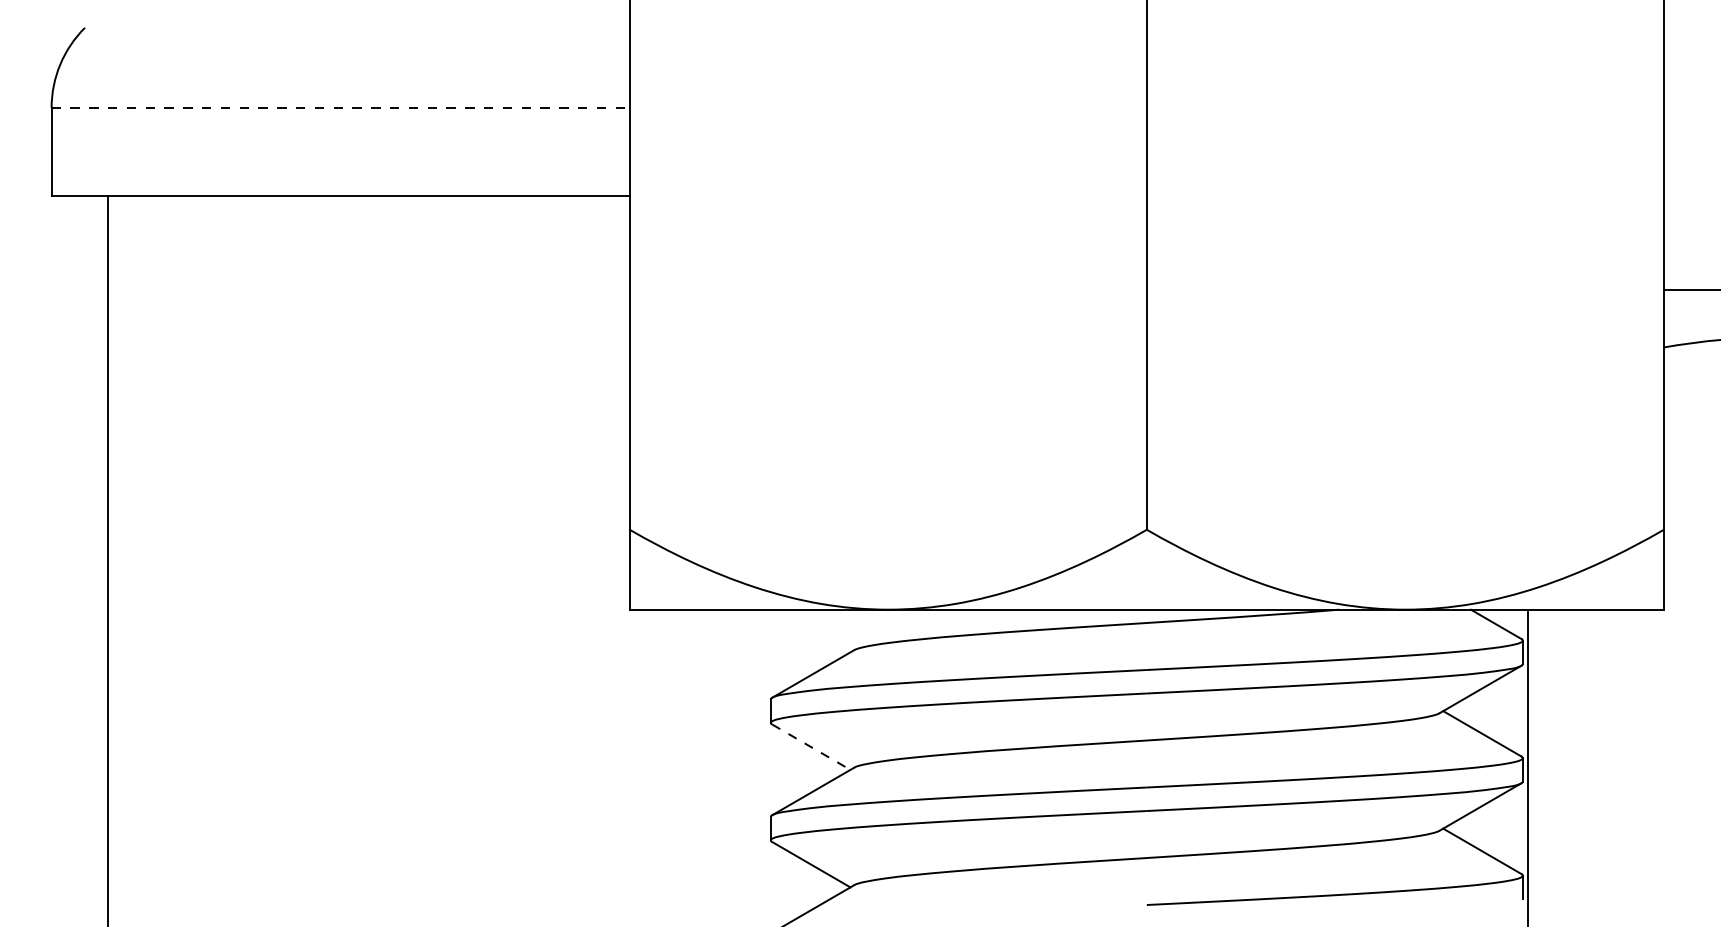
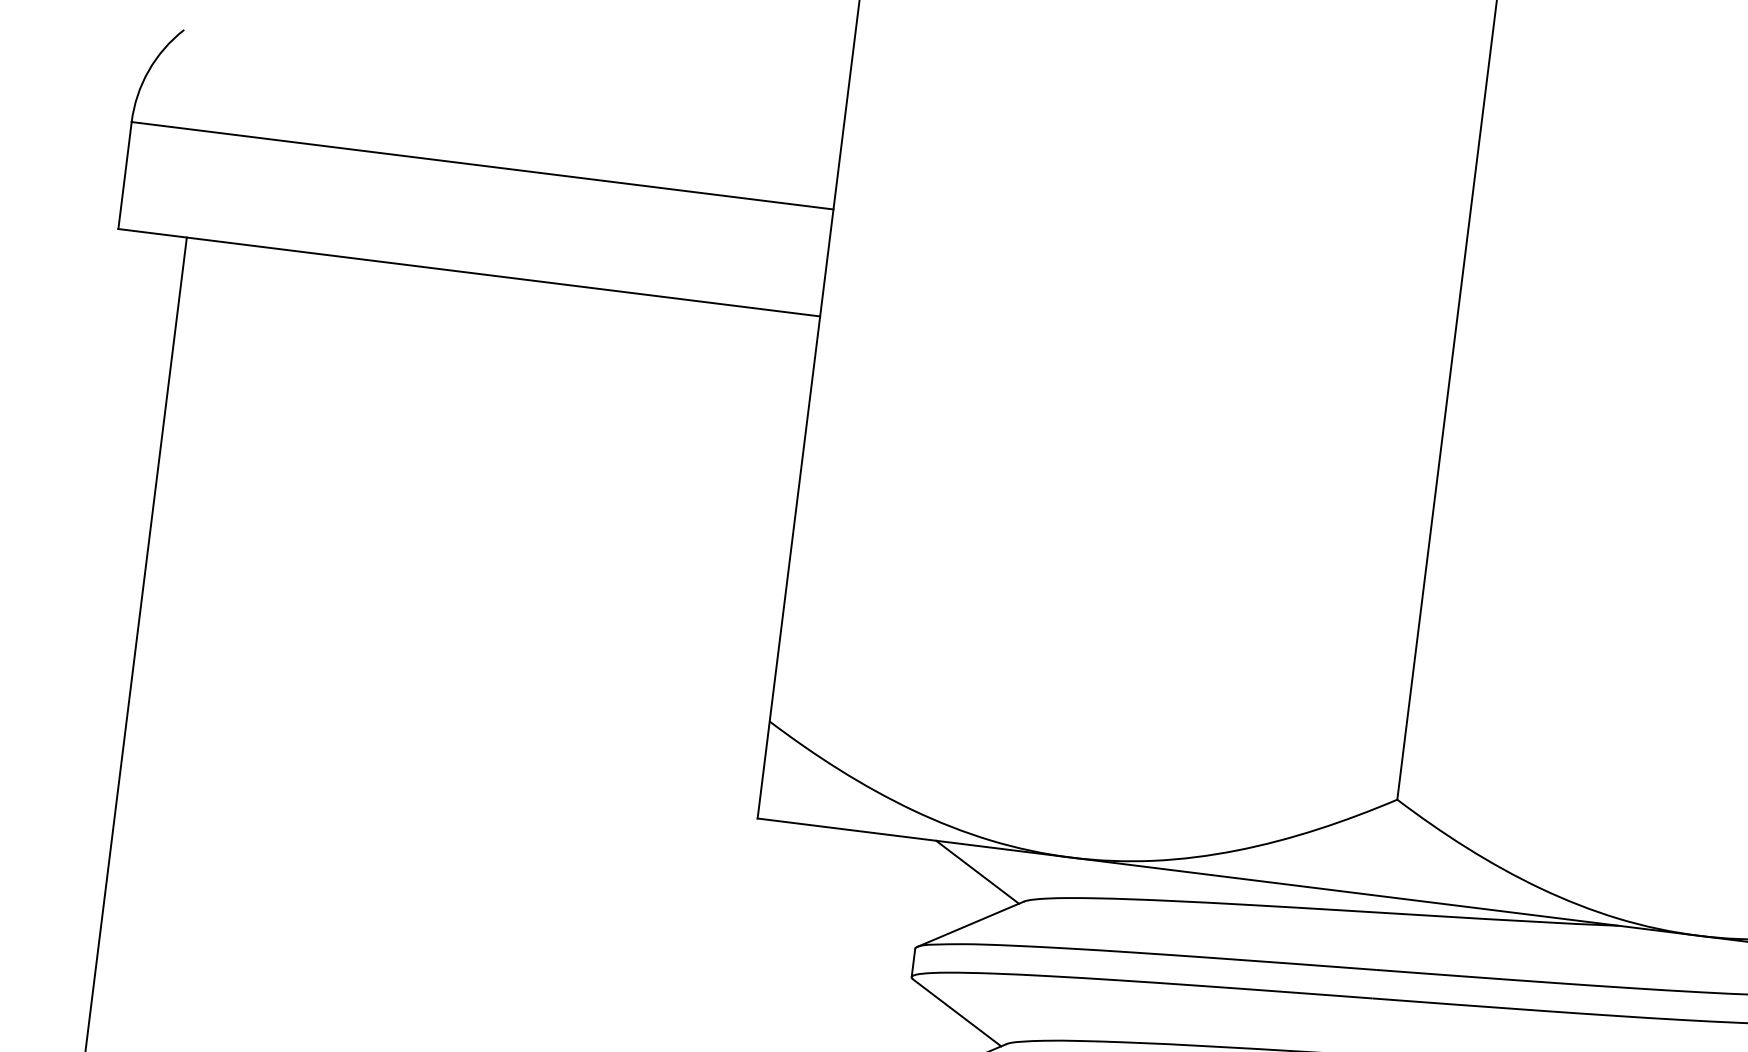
line: (341, 107) -> (483, 165), dashed -> solid
line: (813, 630) -> (977, 871), added
line: (811, 747) -> (957, 1013), dashed -> solid

